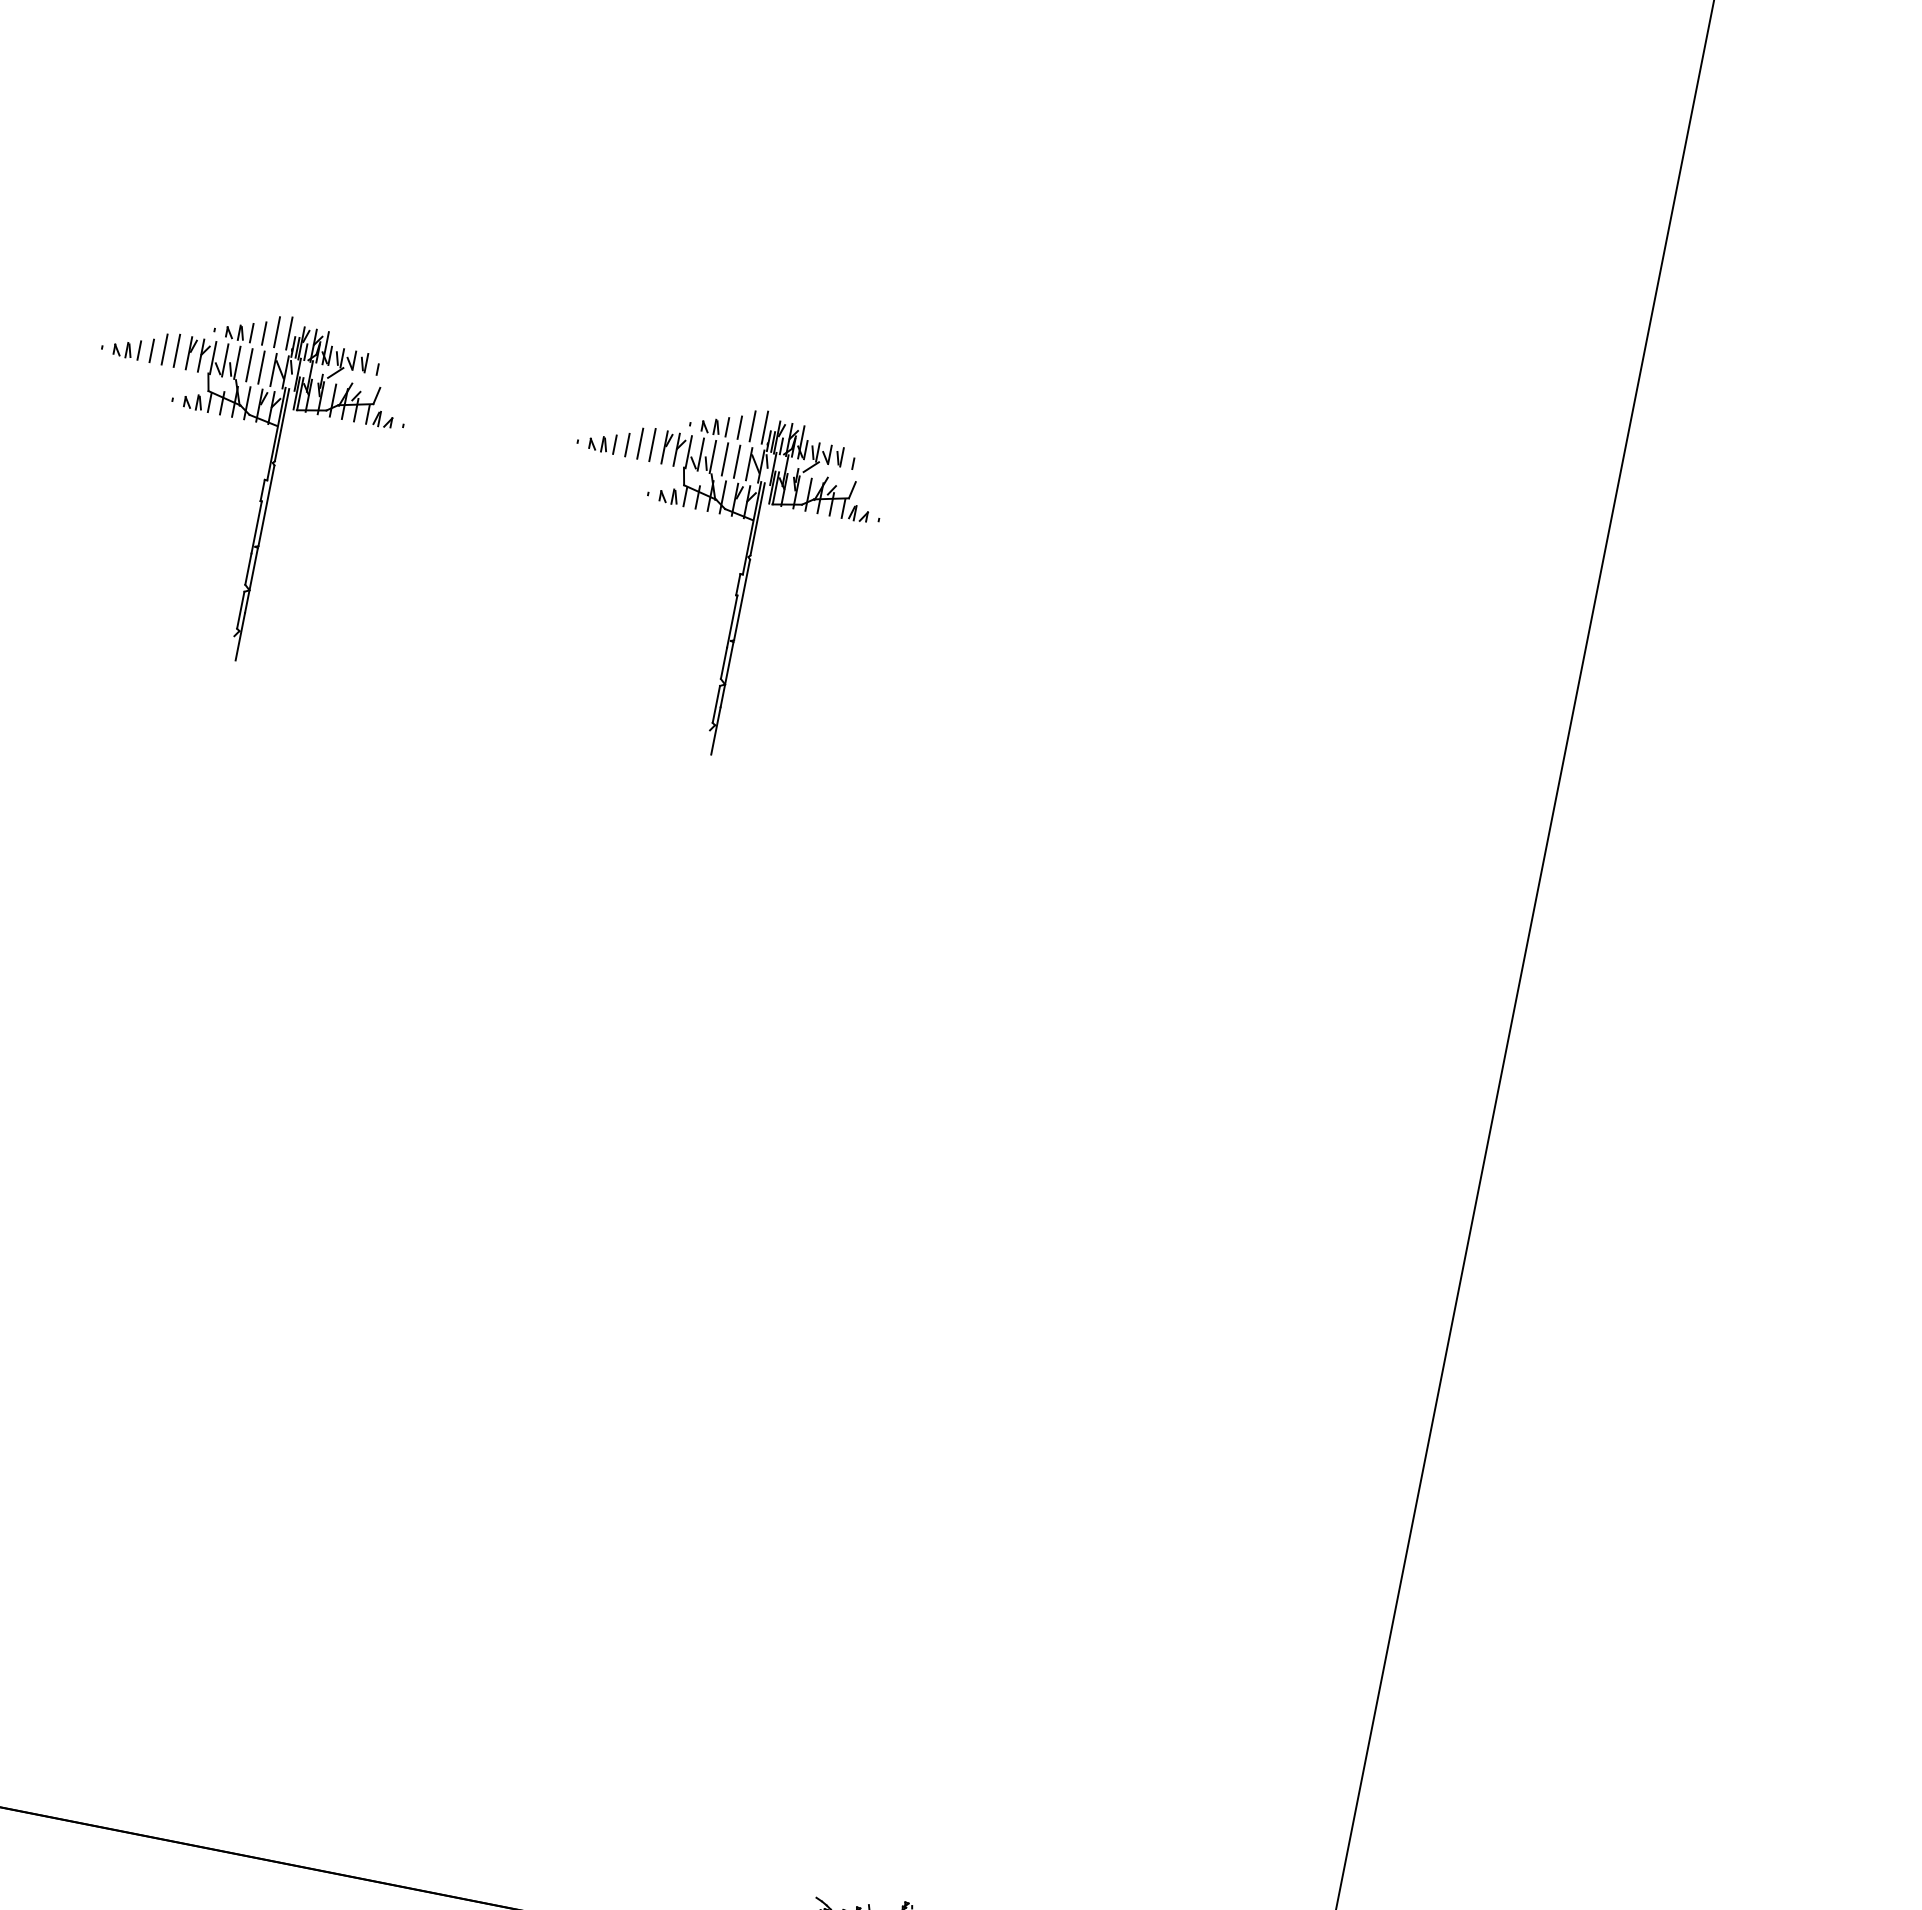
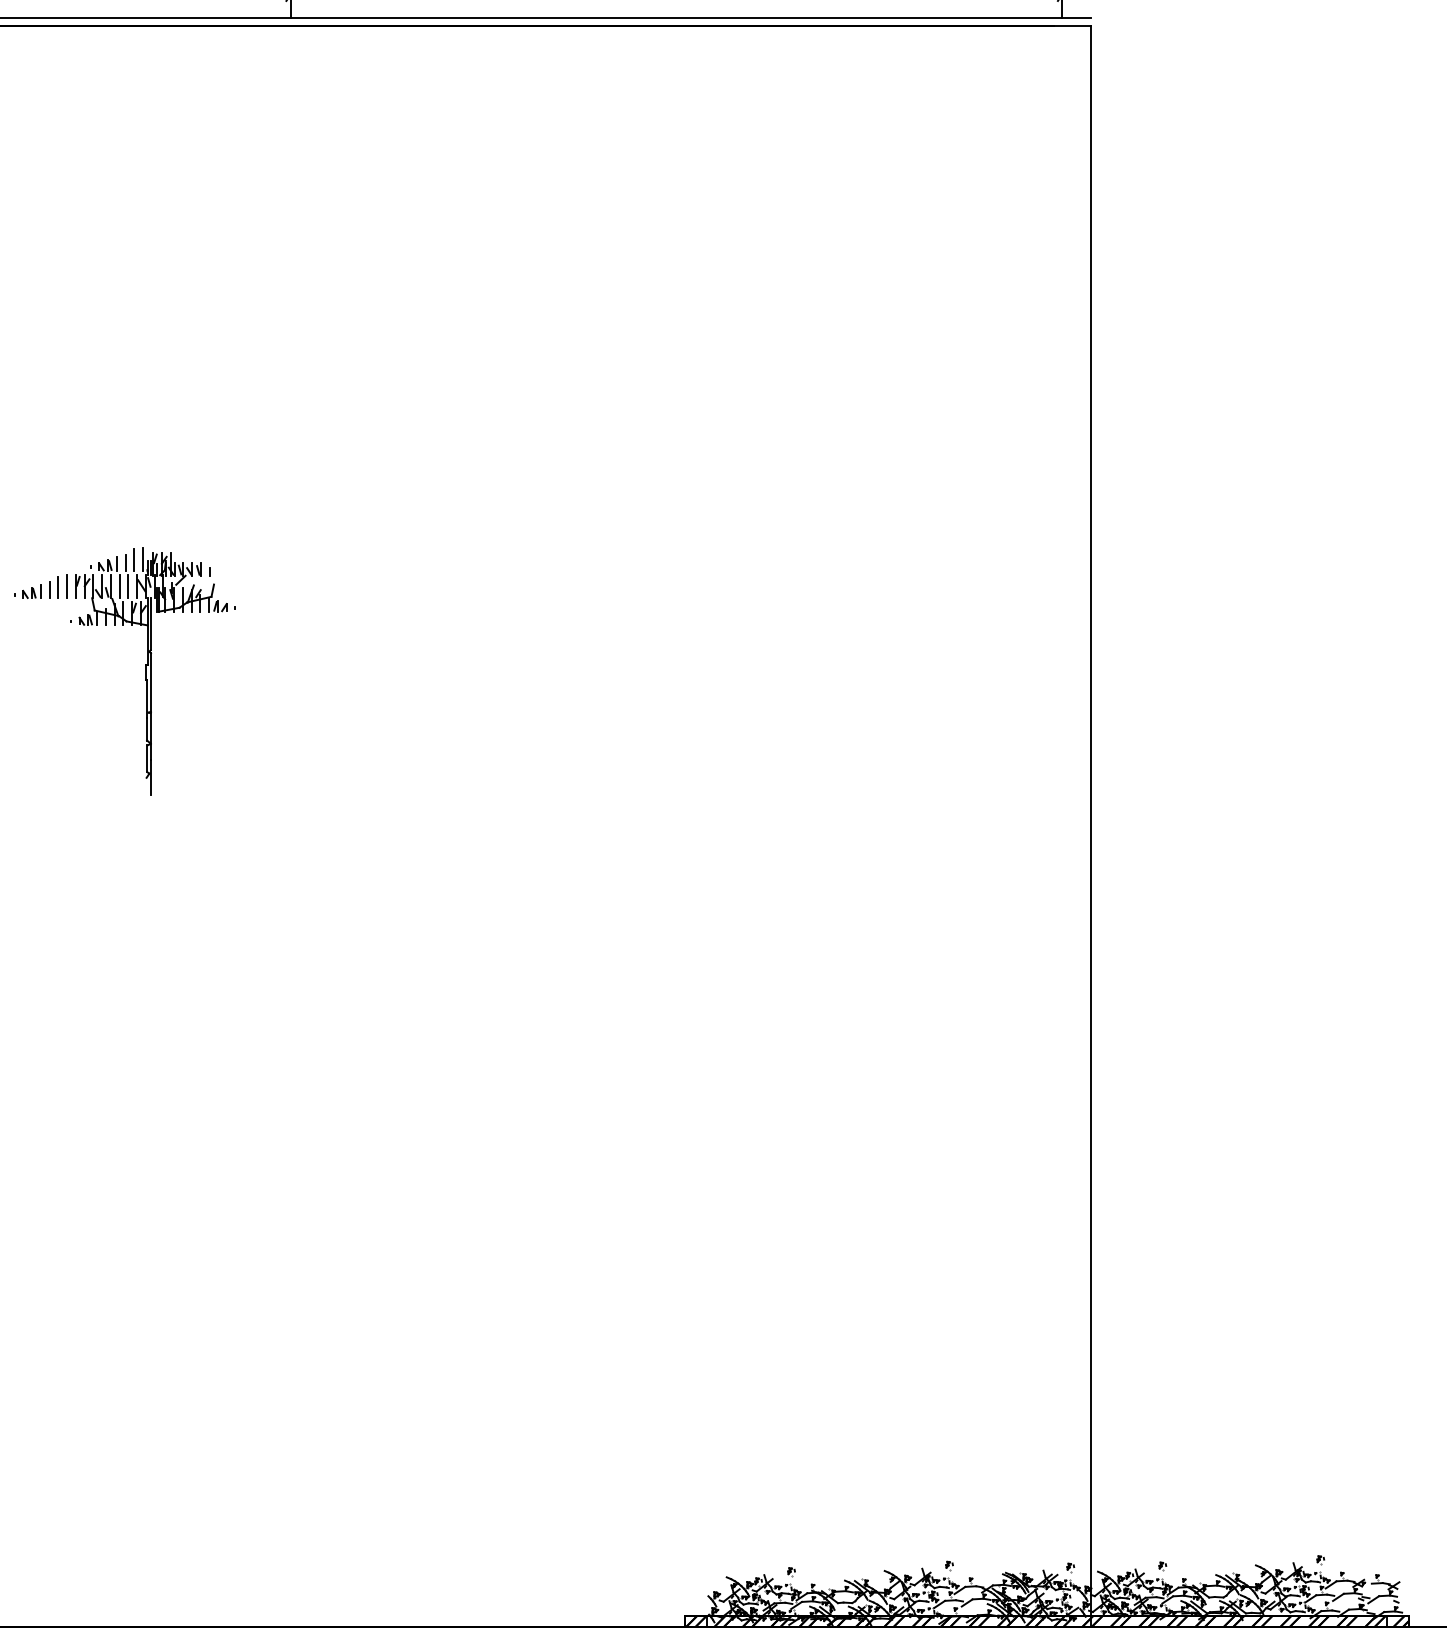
part: (737, 583) -> (490, 671), removed

